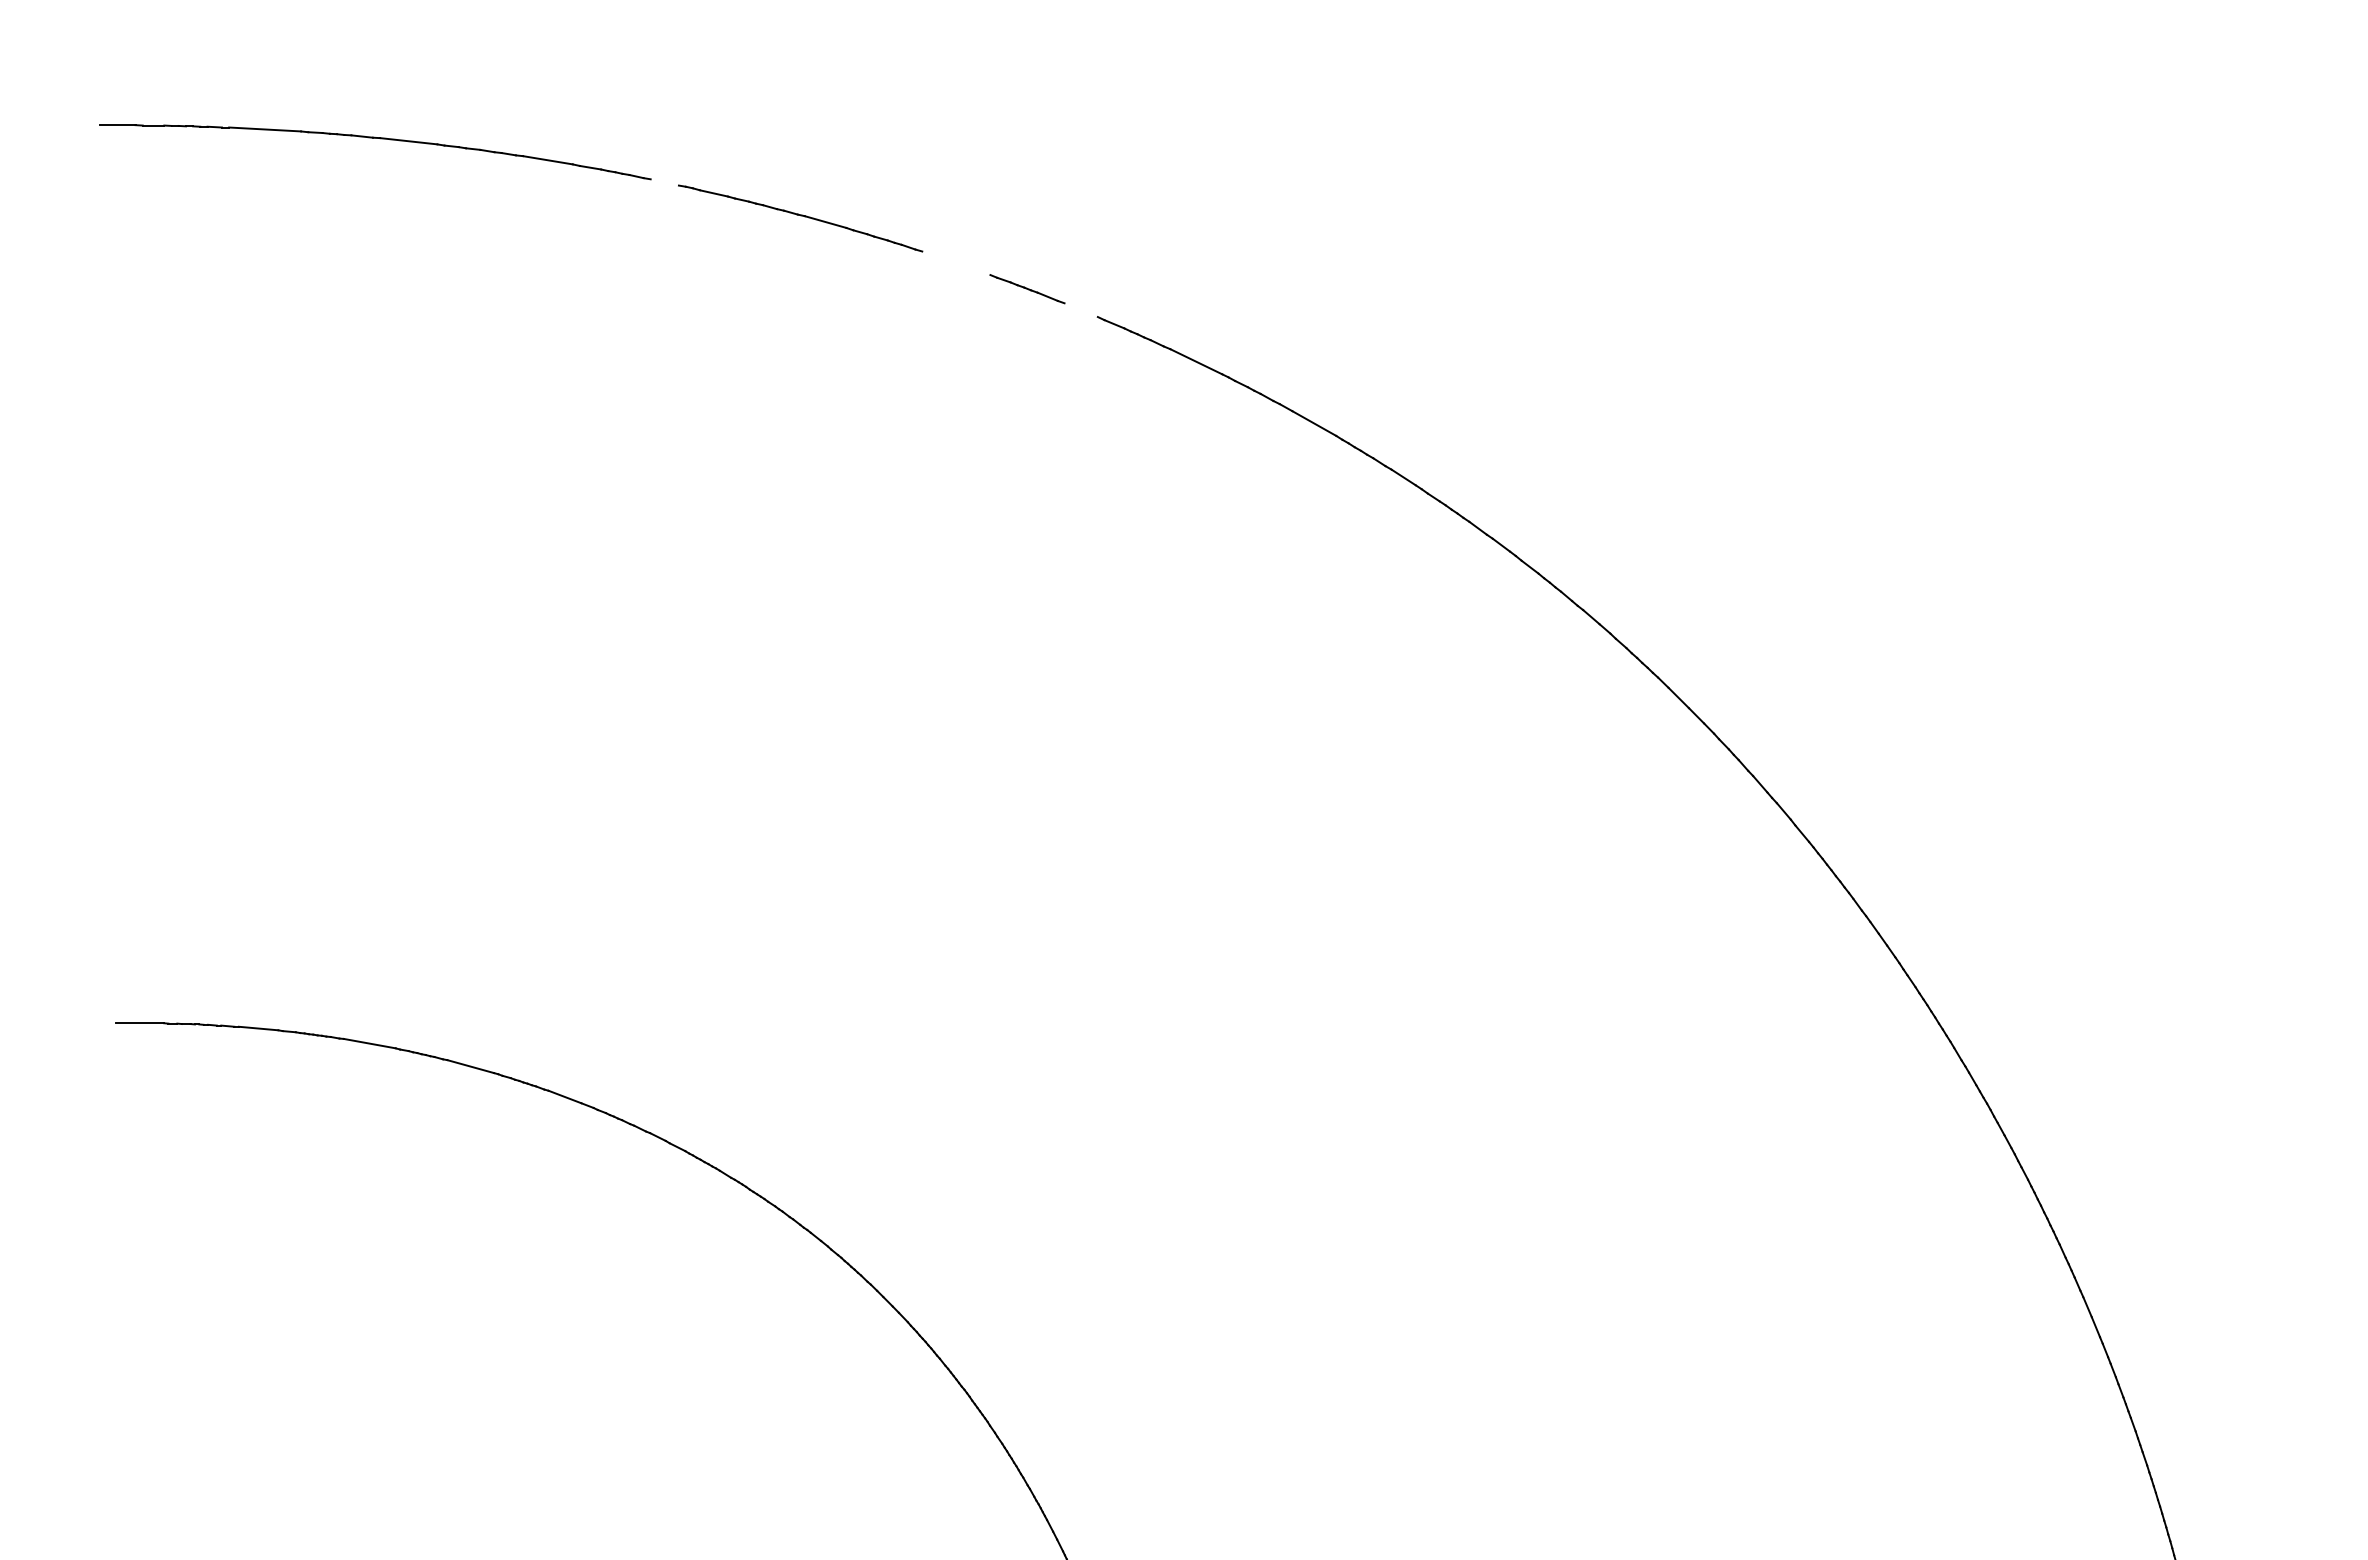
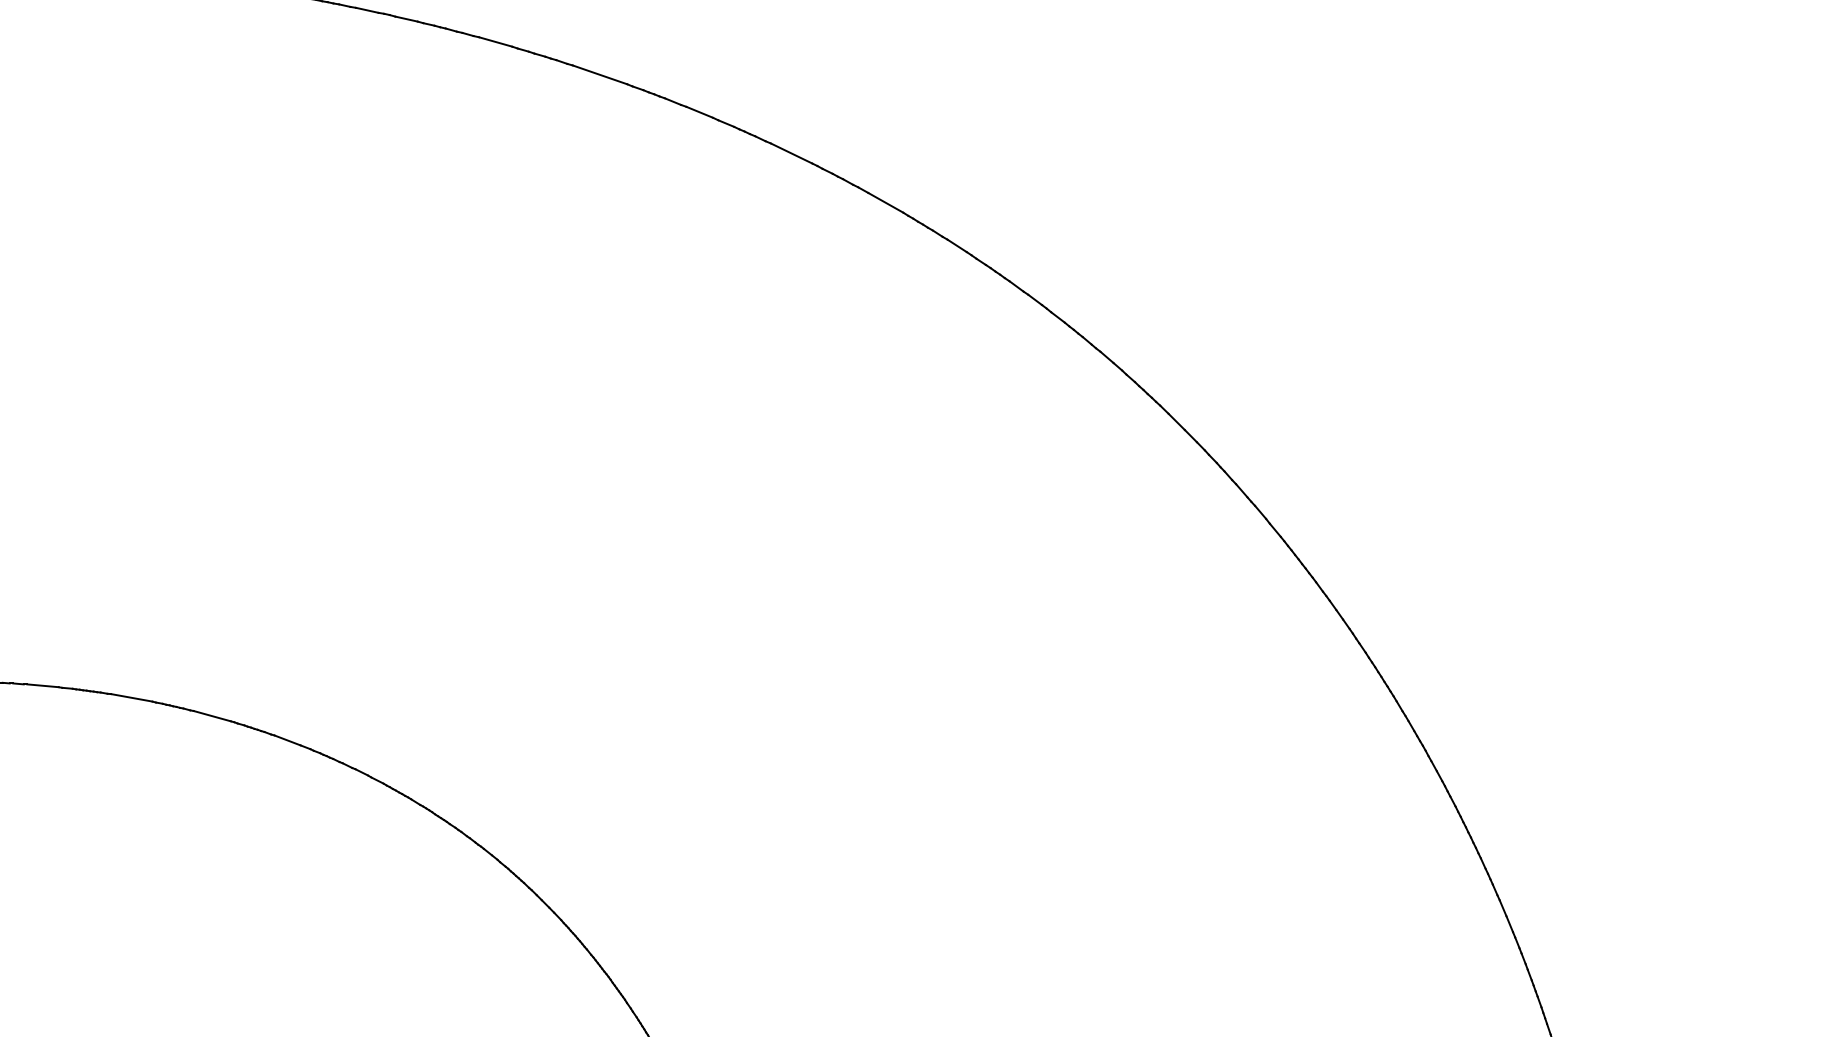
line: (664, 182) -> (367, 10), added
line: (956, 263) -> (600, 75), added
line: (1080, 310) -> (699, 112), added

